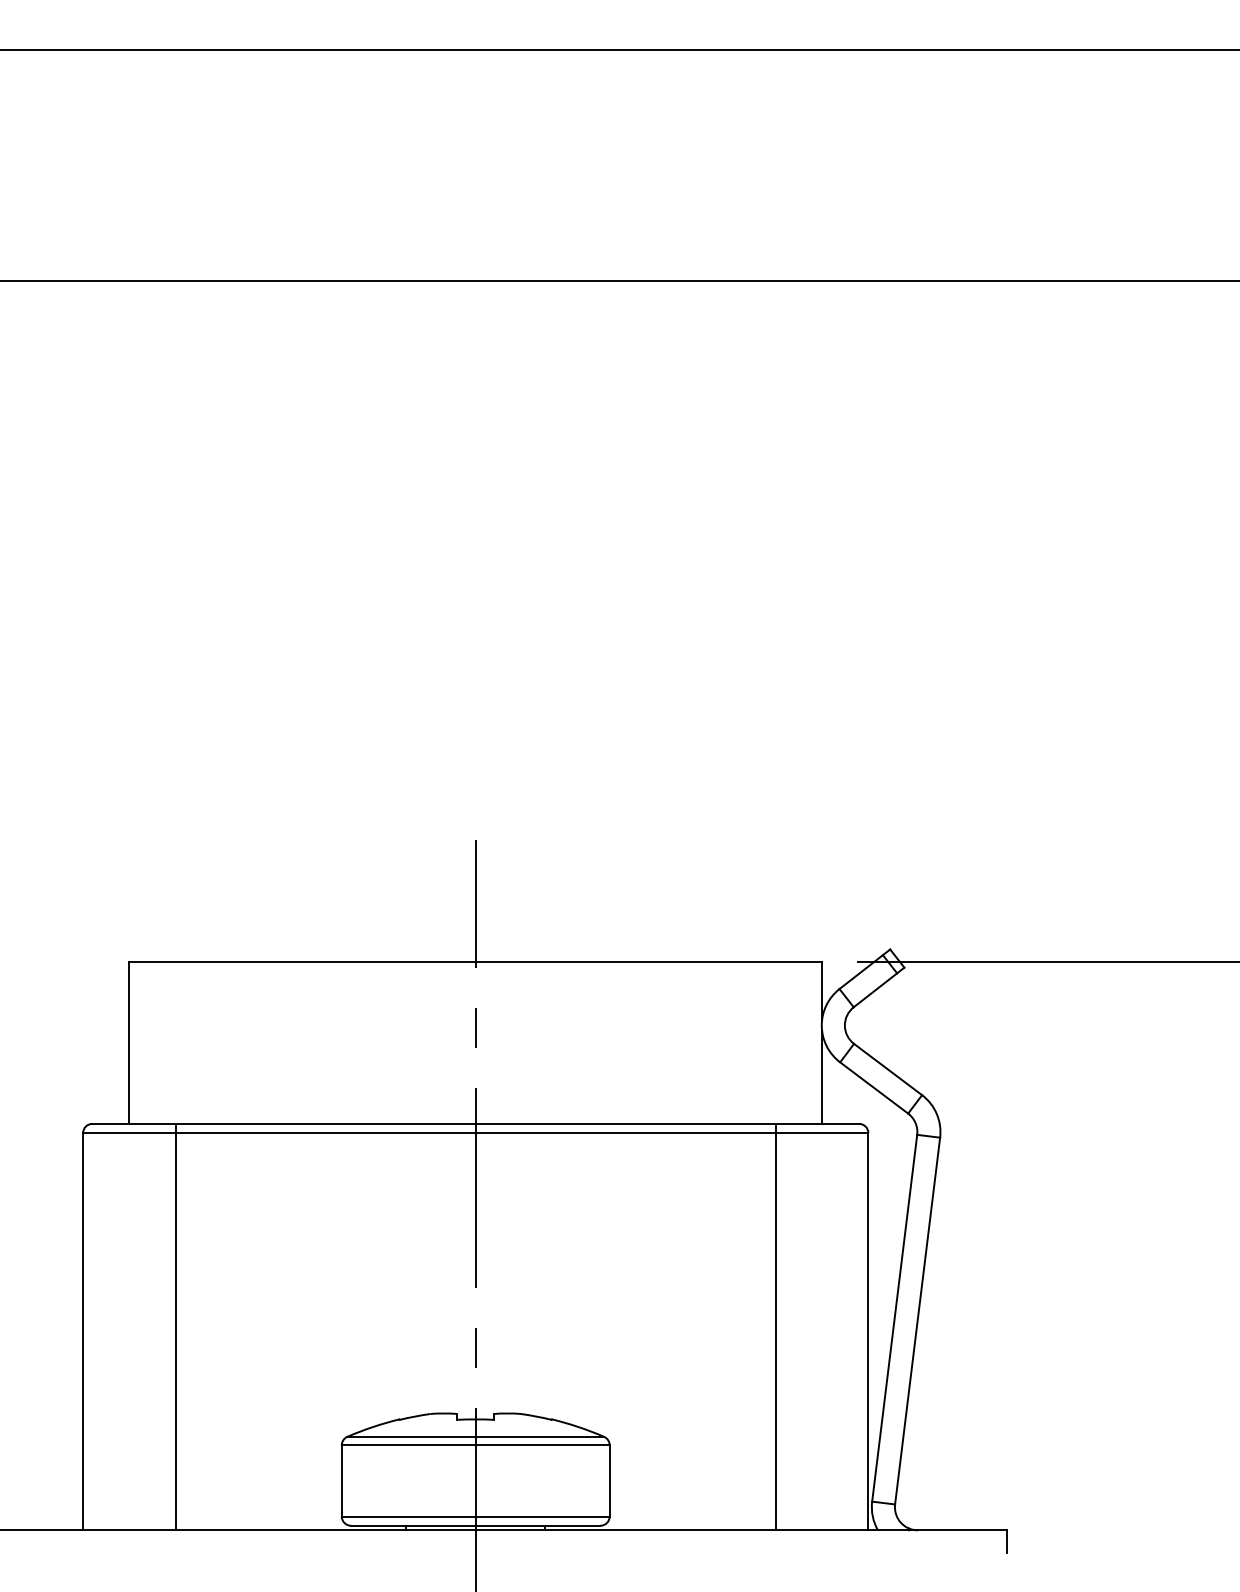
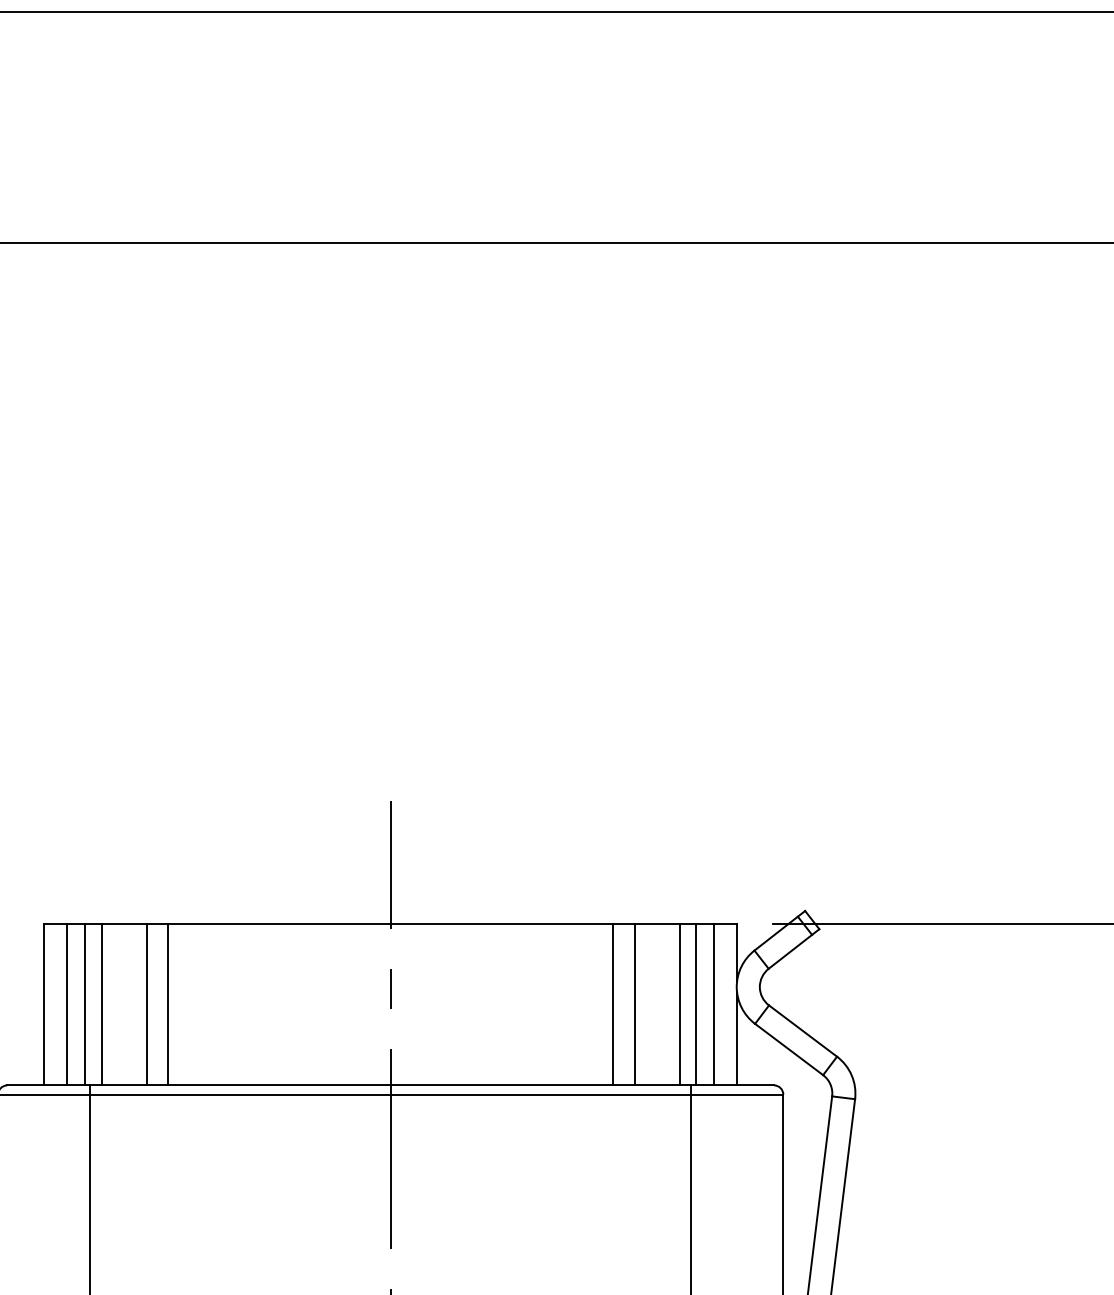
line: (152, 1042) -> (67, 1004), added
line: (170, 1042) -> (85, 1004), added
line: (186, 1042) -> (101, 1004), added
line: (231, 1042) -> (146, 1004), added
line: (253, 1042) -> (168, 1004), added
line: (698, 1042) -> (613, 1004), added
line: (719, 1042) -> (634, 1004), added
line: (764, 1042) -> (679, 1004), added
line: (781, 1042) -> (696, 1004), added
line: (799, 1042) -> (714, 1004), added

